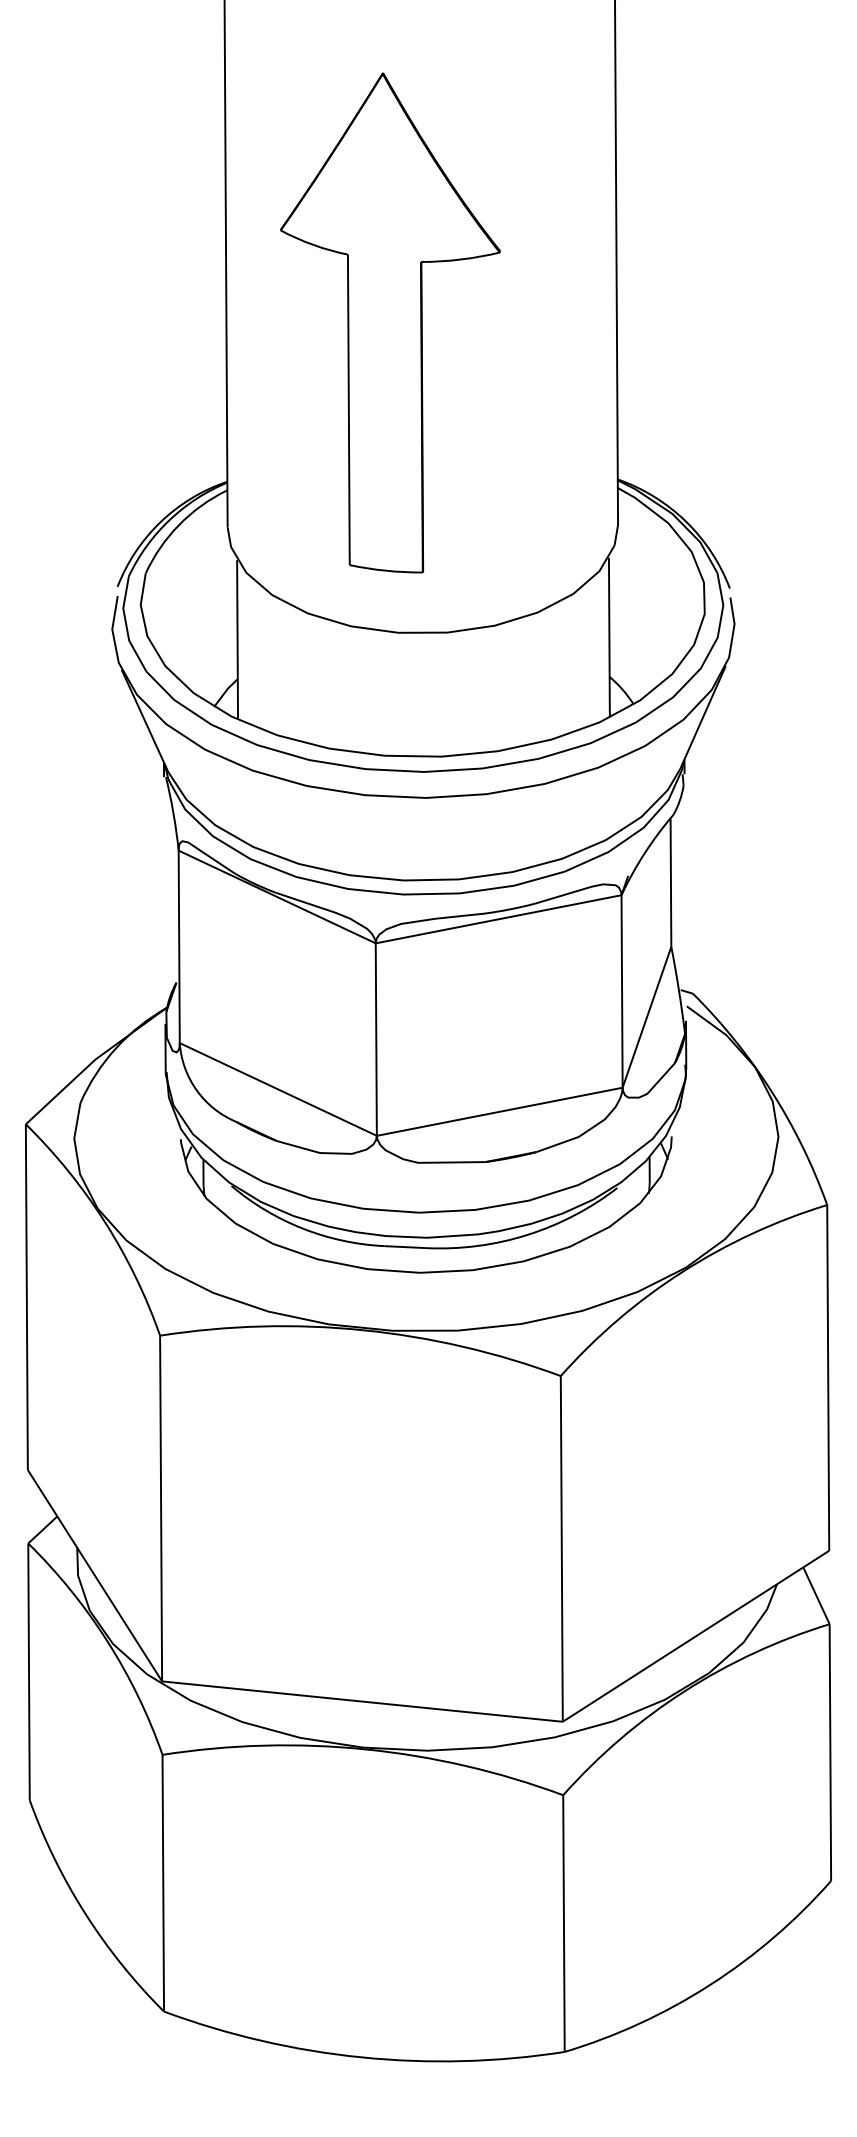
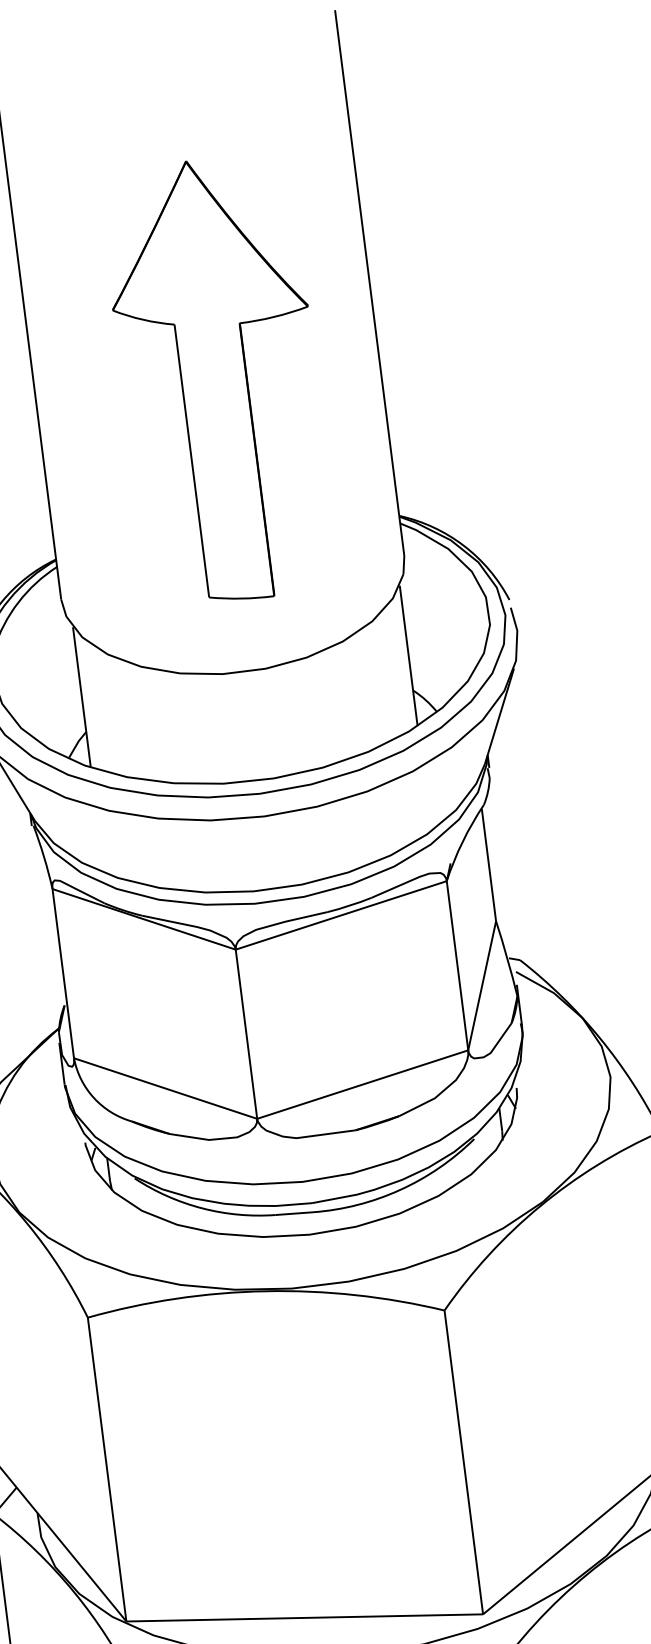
part: (390, 322) -> (219, 379), moved

